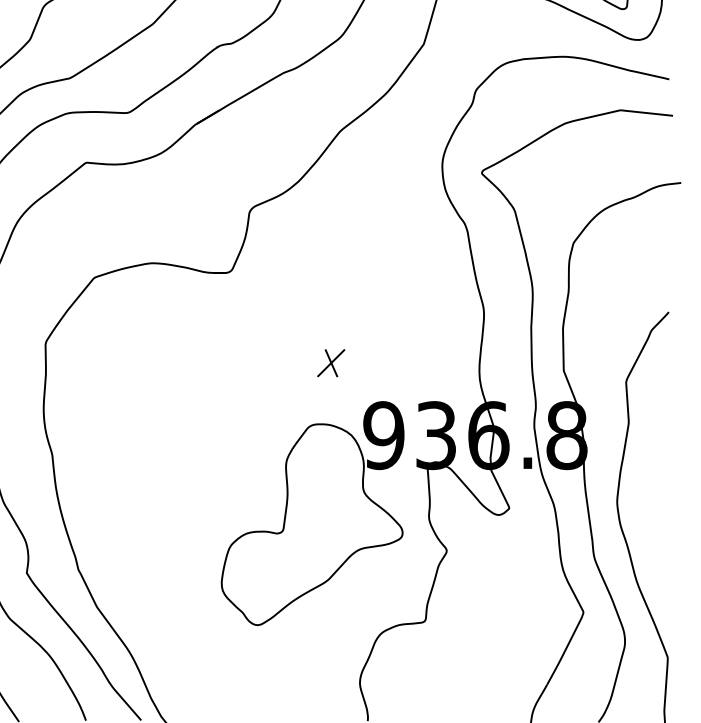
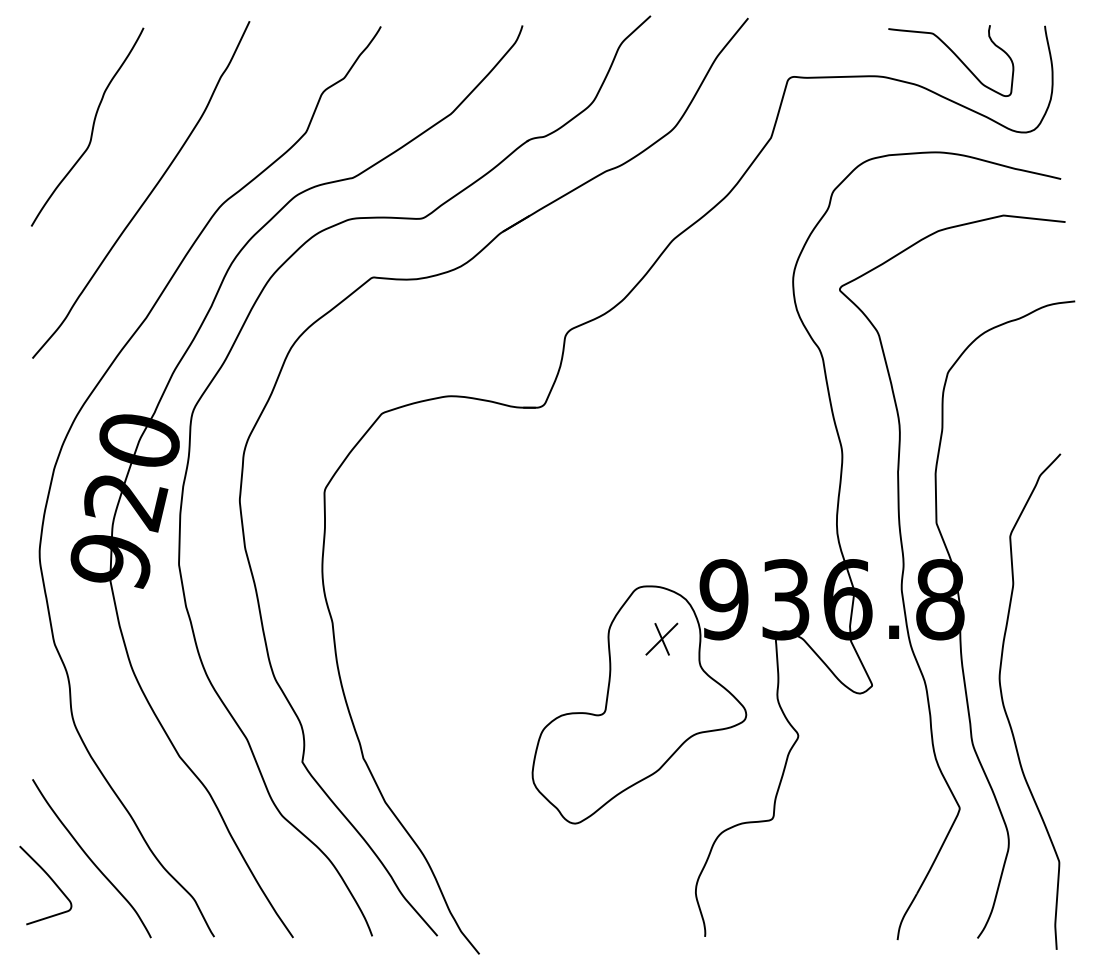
part: (330, 362) -> (661, 638), moved

